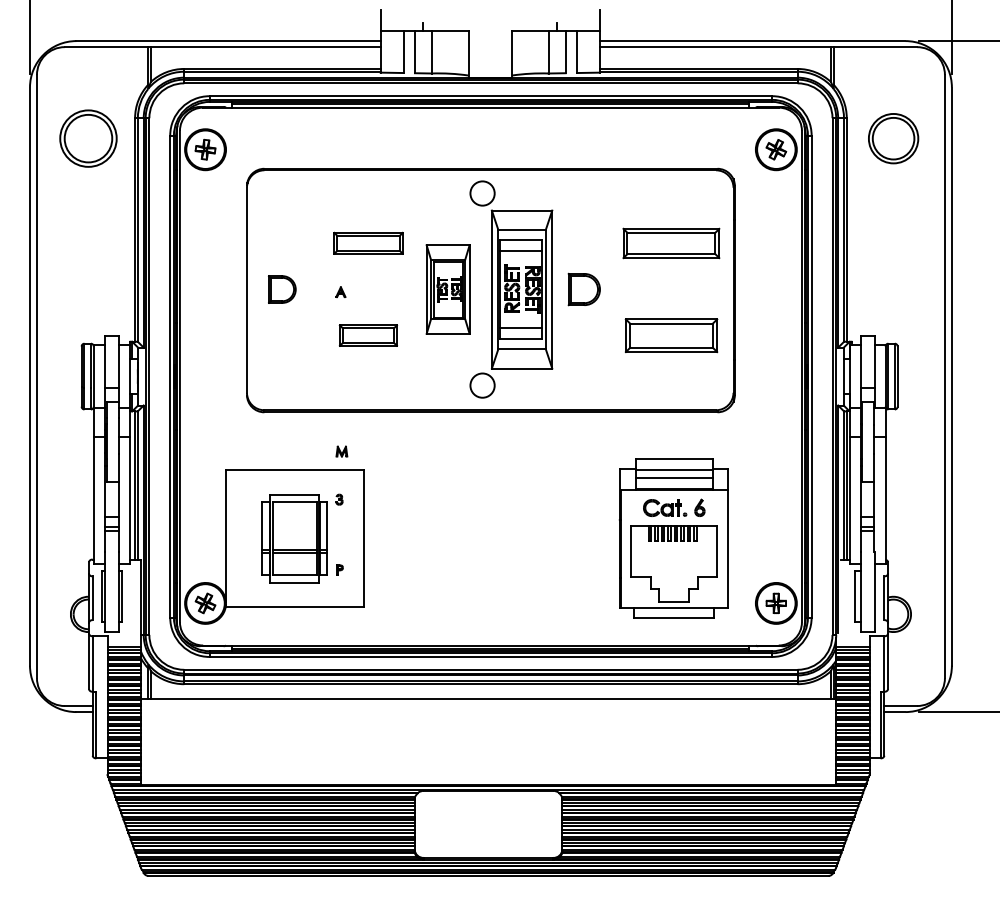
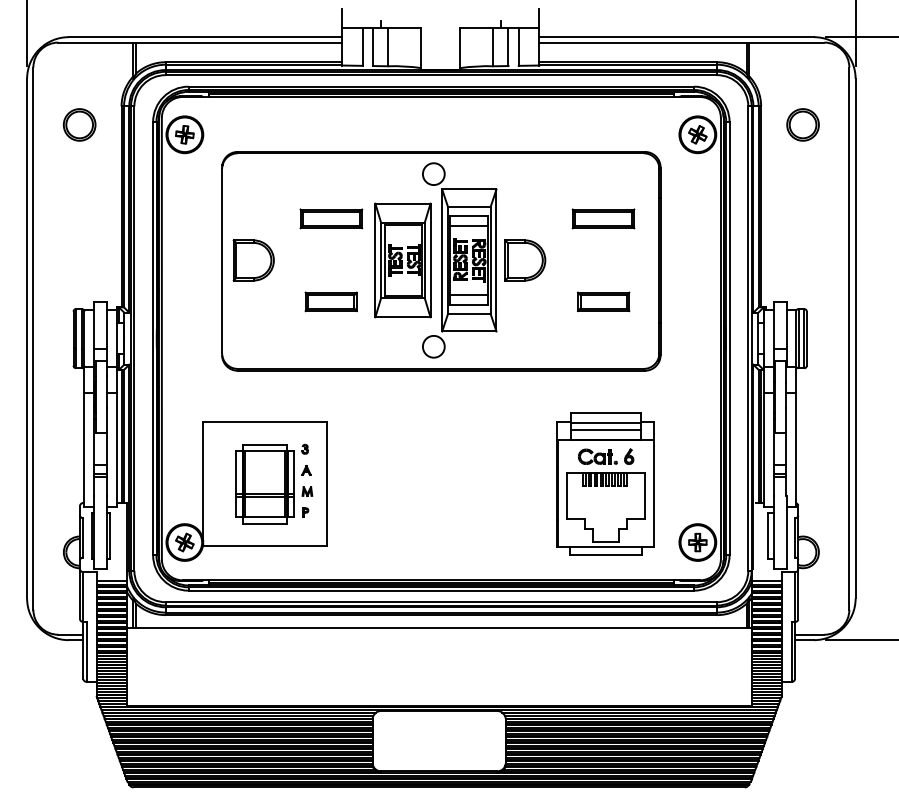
part: (88, 138) -> (79, 124), size x0.62
part: (892, 138) -> (802, 124), size x0.71
part: (671, 242) -> (603, 218), size x0.71
part: (282, 289) -> (254, 260), size x1.67
part: (447, 289) -> (402, 260), size x1.43
part: (584, 289) -> (525, 260), size x1.43
part: (340, 292) -> (306, 470), moved
part: (671, 335) -> (603, 301), size x0.62
part: (341, 451) -> (307, 491), moved

